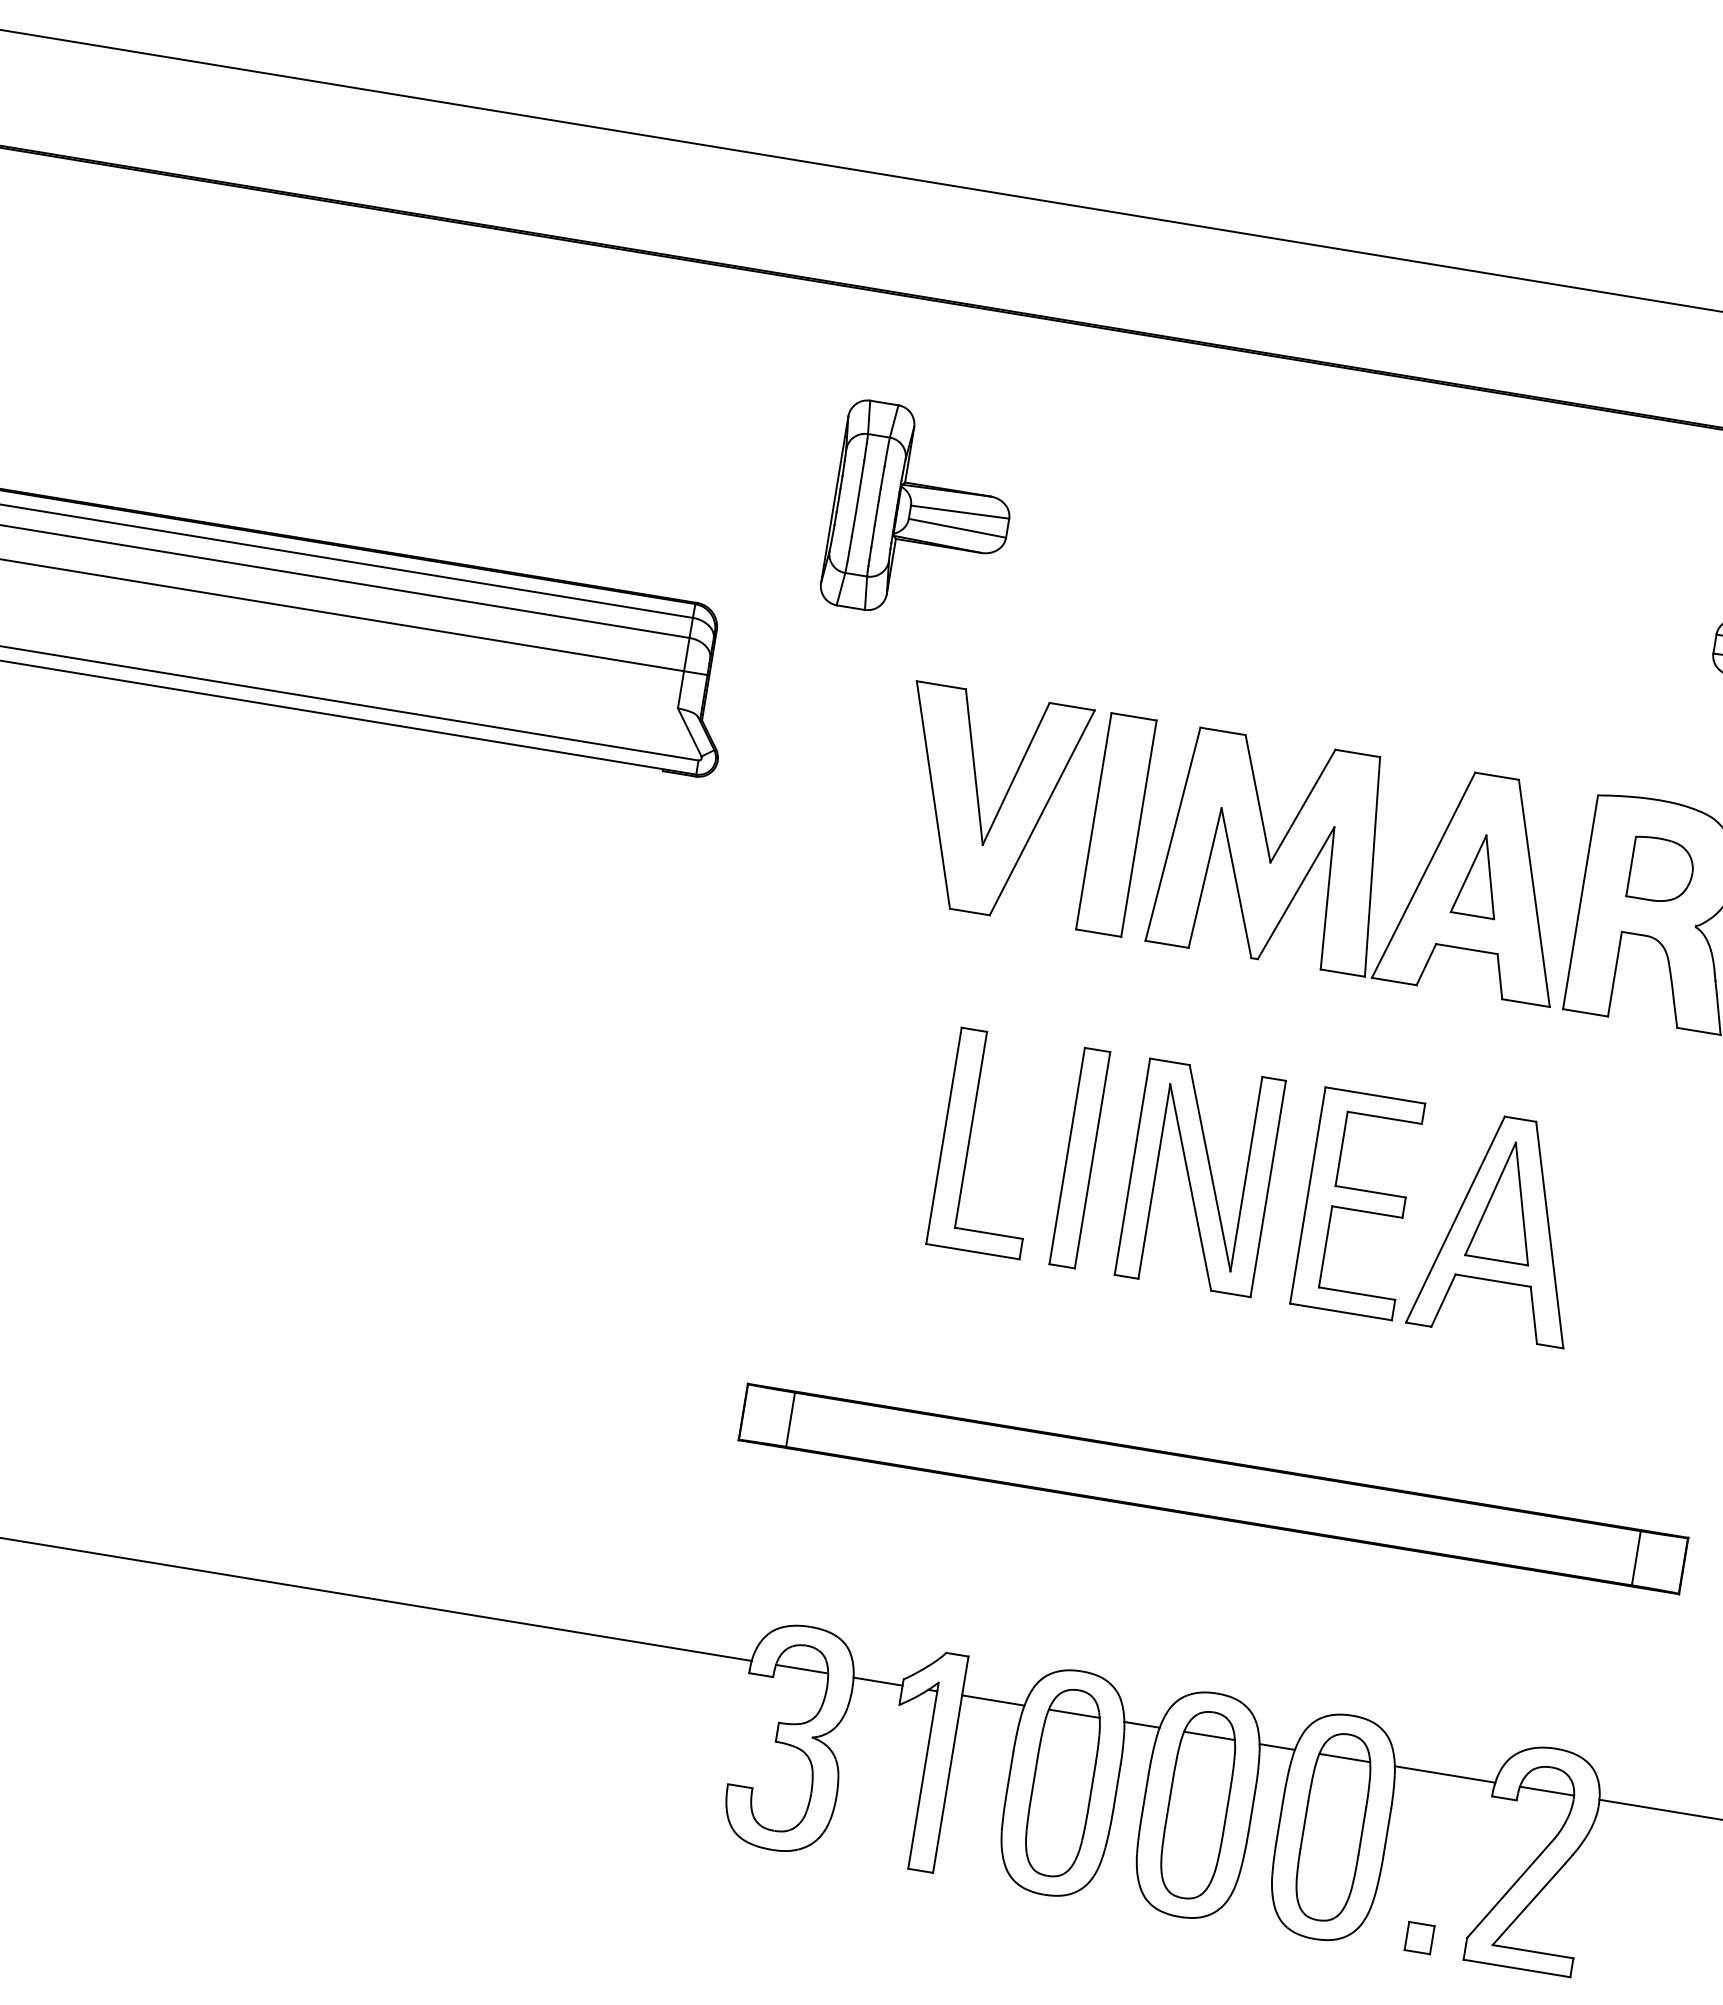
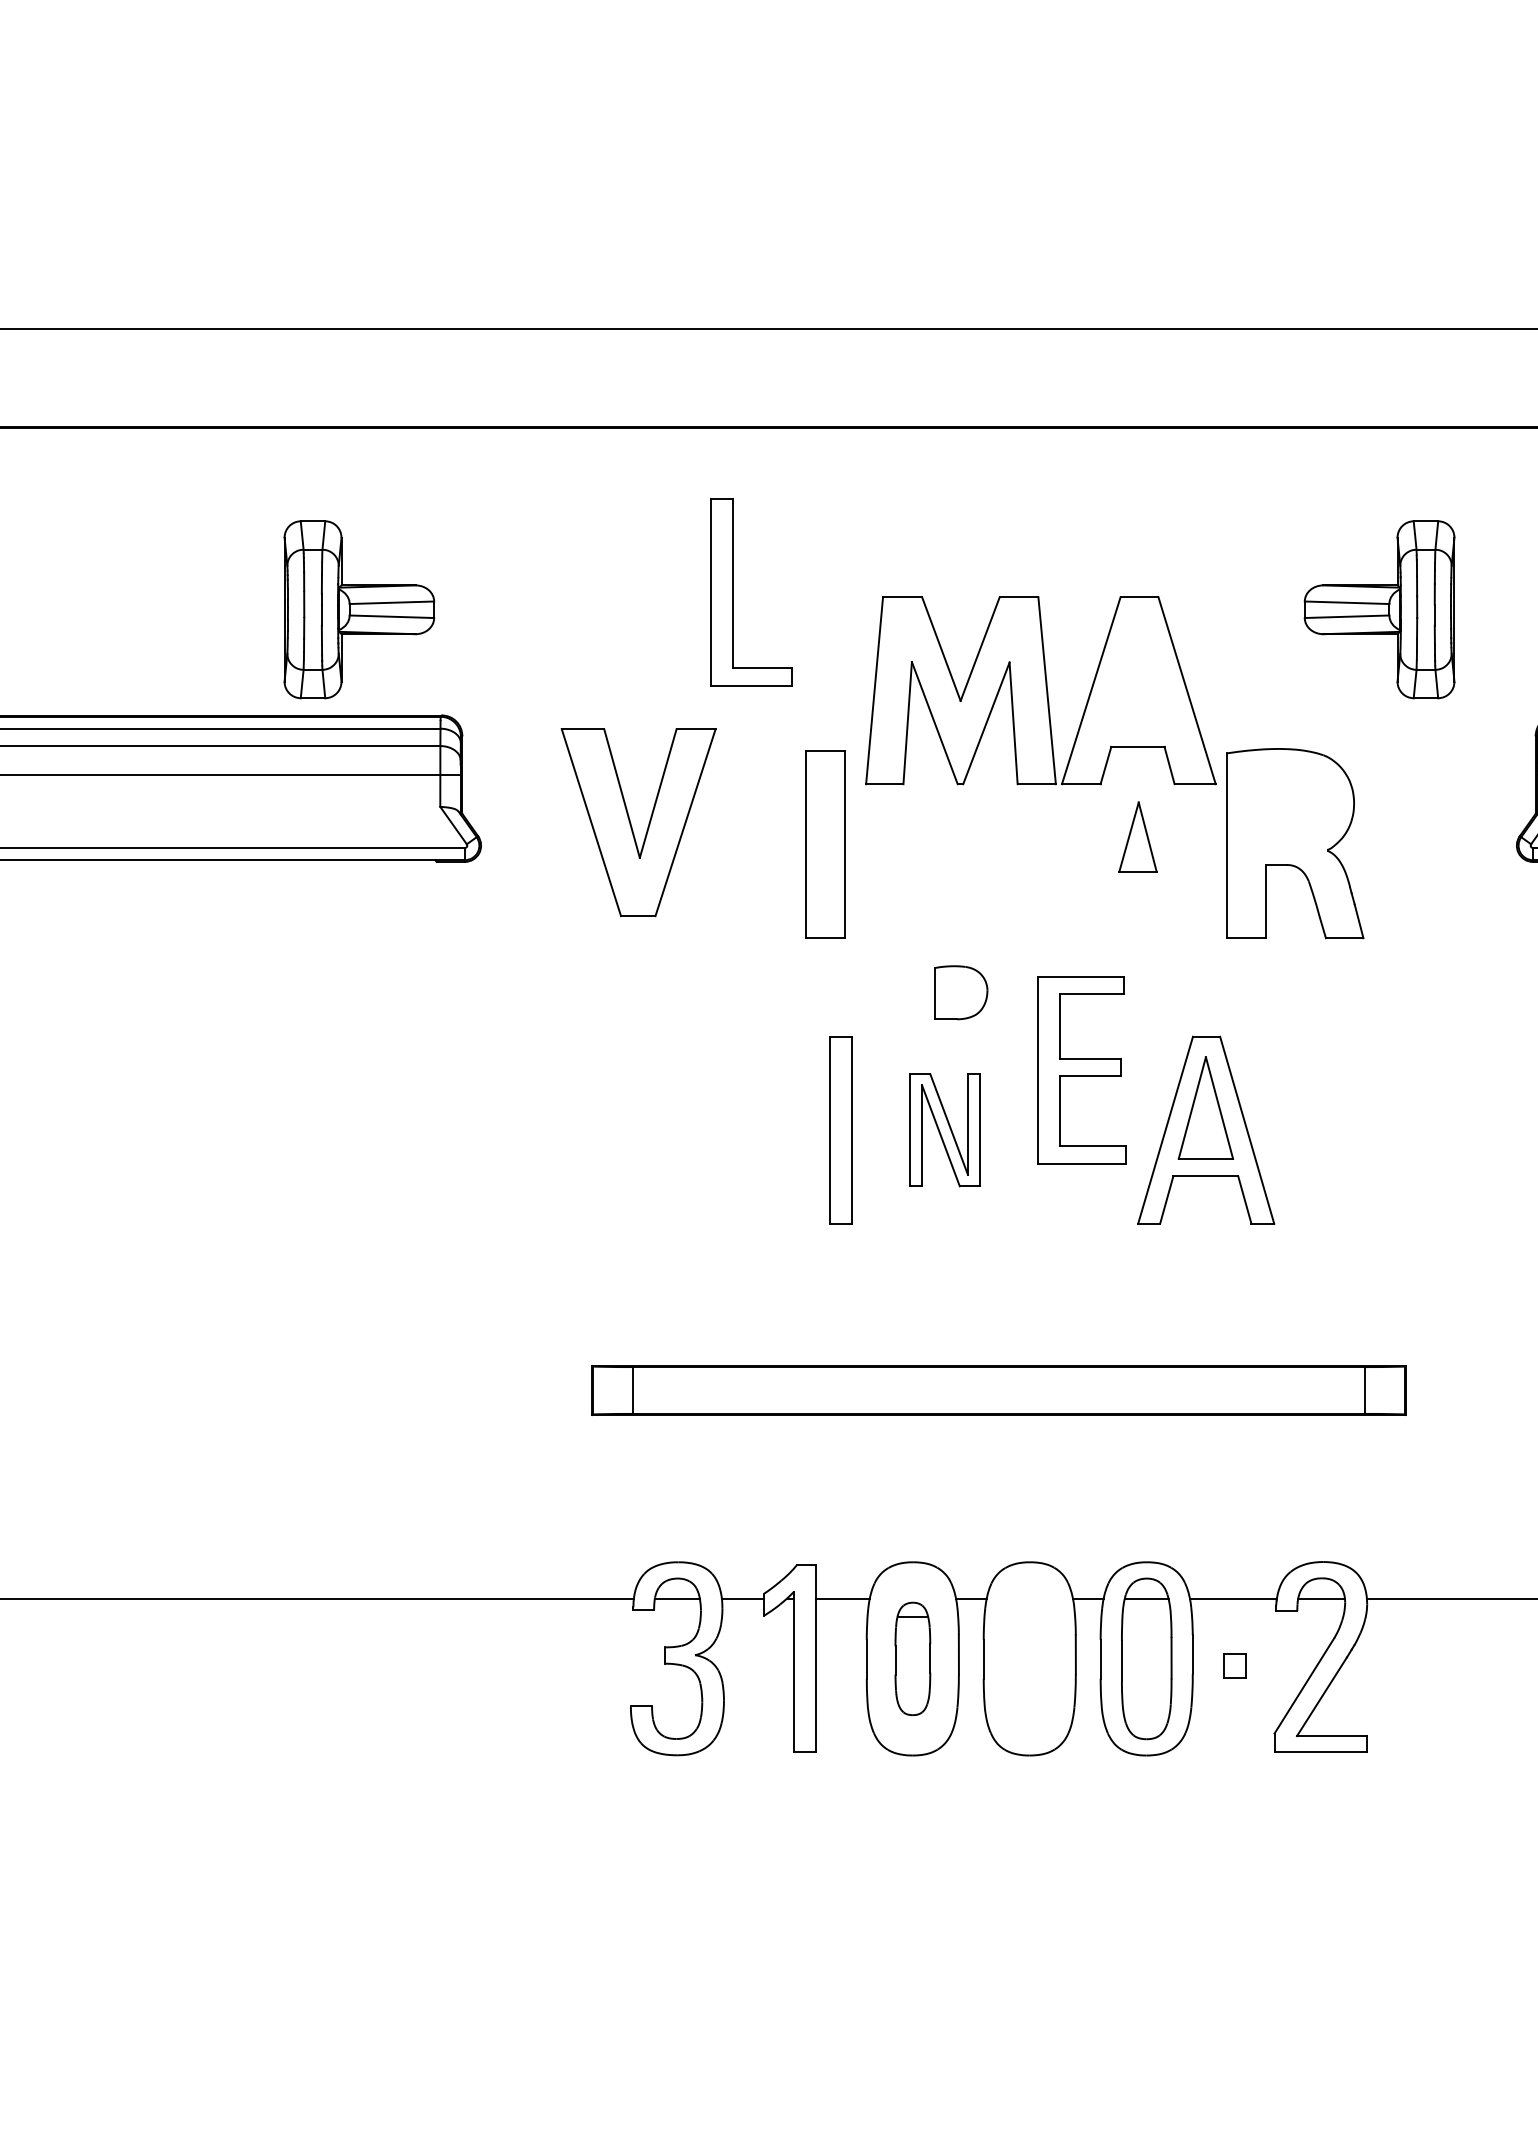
part: (921, 513) -> (359, 609), moved
part: (979, 803) -> (631, 823), moved
part: (1364, 865) -> (1040, 690), moved
part: (1662, 870) -> (961, 992), moved
part: (969, 1140) -> (733, 592), moved
part: (1199, 1176) -> (944, 1129), size x0.6
part: (1358, 1203) -> (1081, 1070), moved
part: (1062, 1782) -> (912, 1658), size x0.7
part: (1198, 1804) -> (1029, 1658), removed
part: (1419, 1937) -> (1234, 1665), moved

